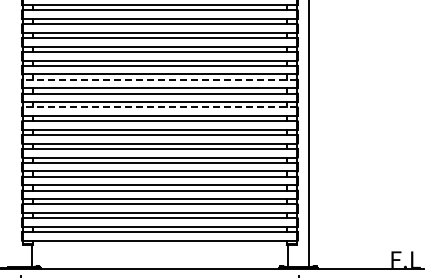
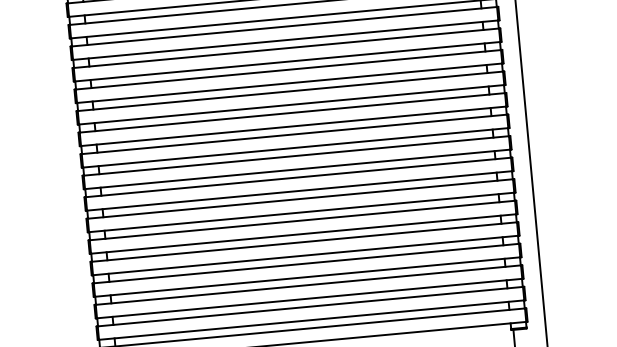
line: (159, 79) -> (289, 91), dashed -> solid
line: (159, 107) -> (293, 134), dashed -> solid

